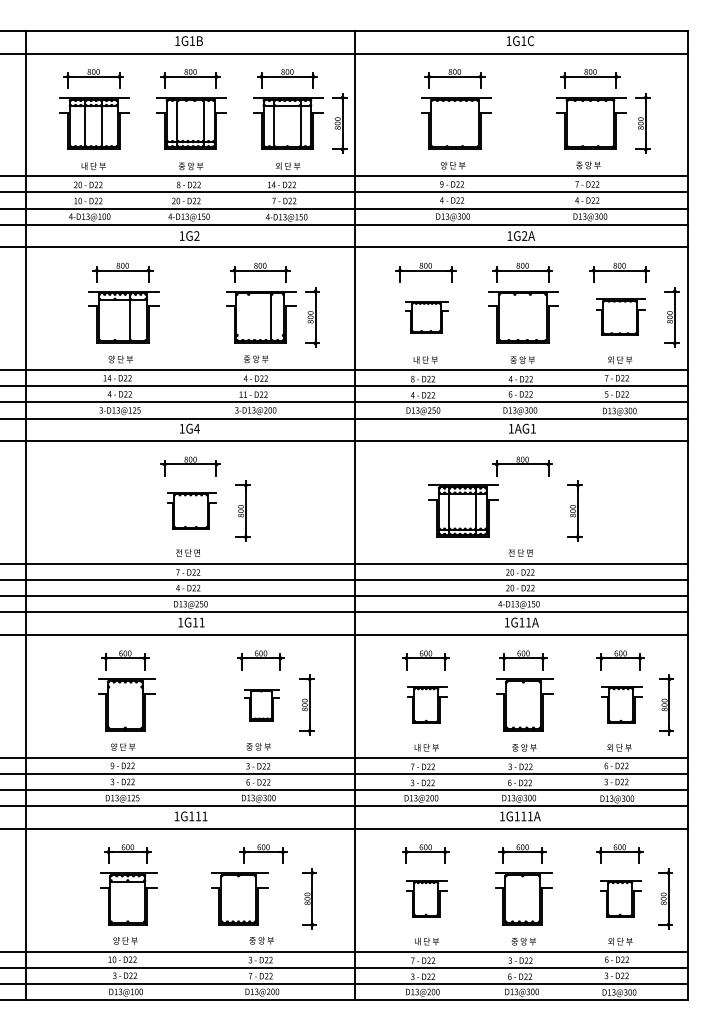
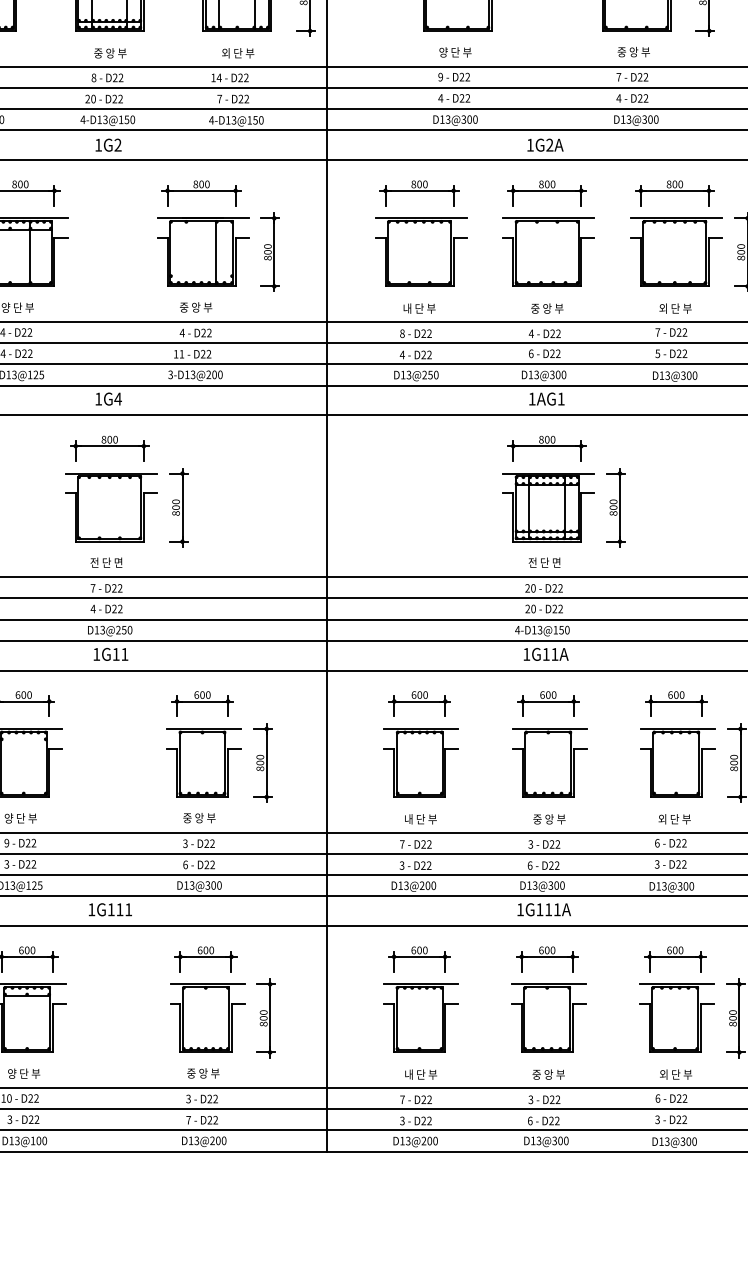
part: (426, 317) -> (420, 252), size x1.67
part: (620, 317) -> (676, 252), size x1.43
part: (191, 510) -> (110, 506), size x1.43
part: (463, 510) -> (548, 506), moved
part: (261, 704) -> (203, 762), size x1.67
part: (426, 704) -> (420, 762), size x1.43
part: (621, 704) -> (677, 762), size x1.43
part: (239, 898) -> (207, 1017), moved
part: (426, 898) -> (420, 1017), size x1.43
part: (620, 898) -> (676, 1017), size x1.43

